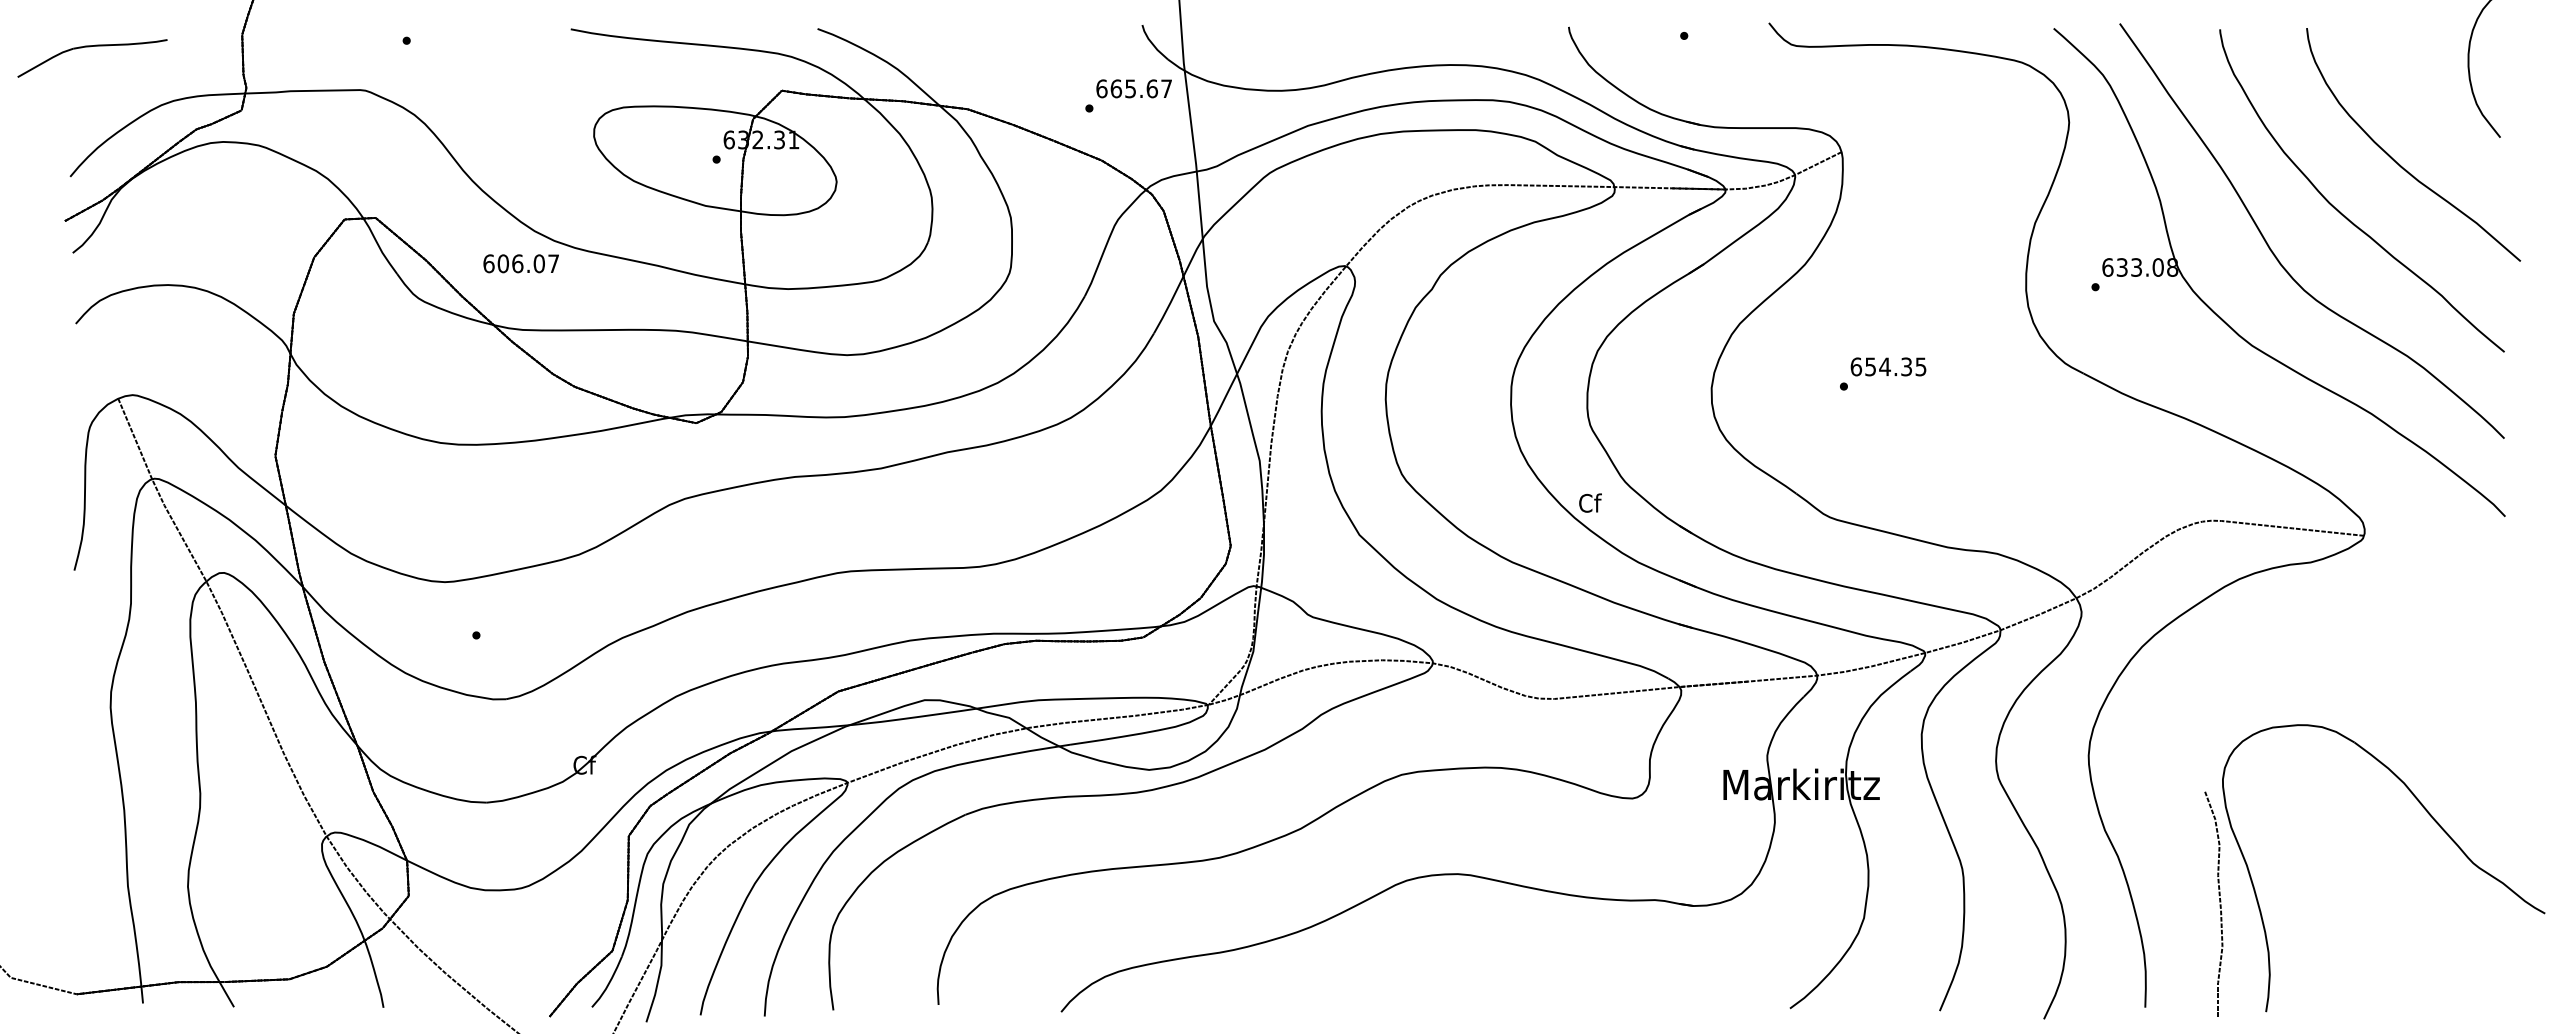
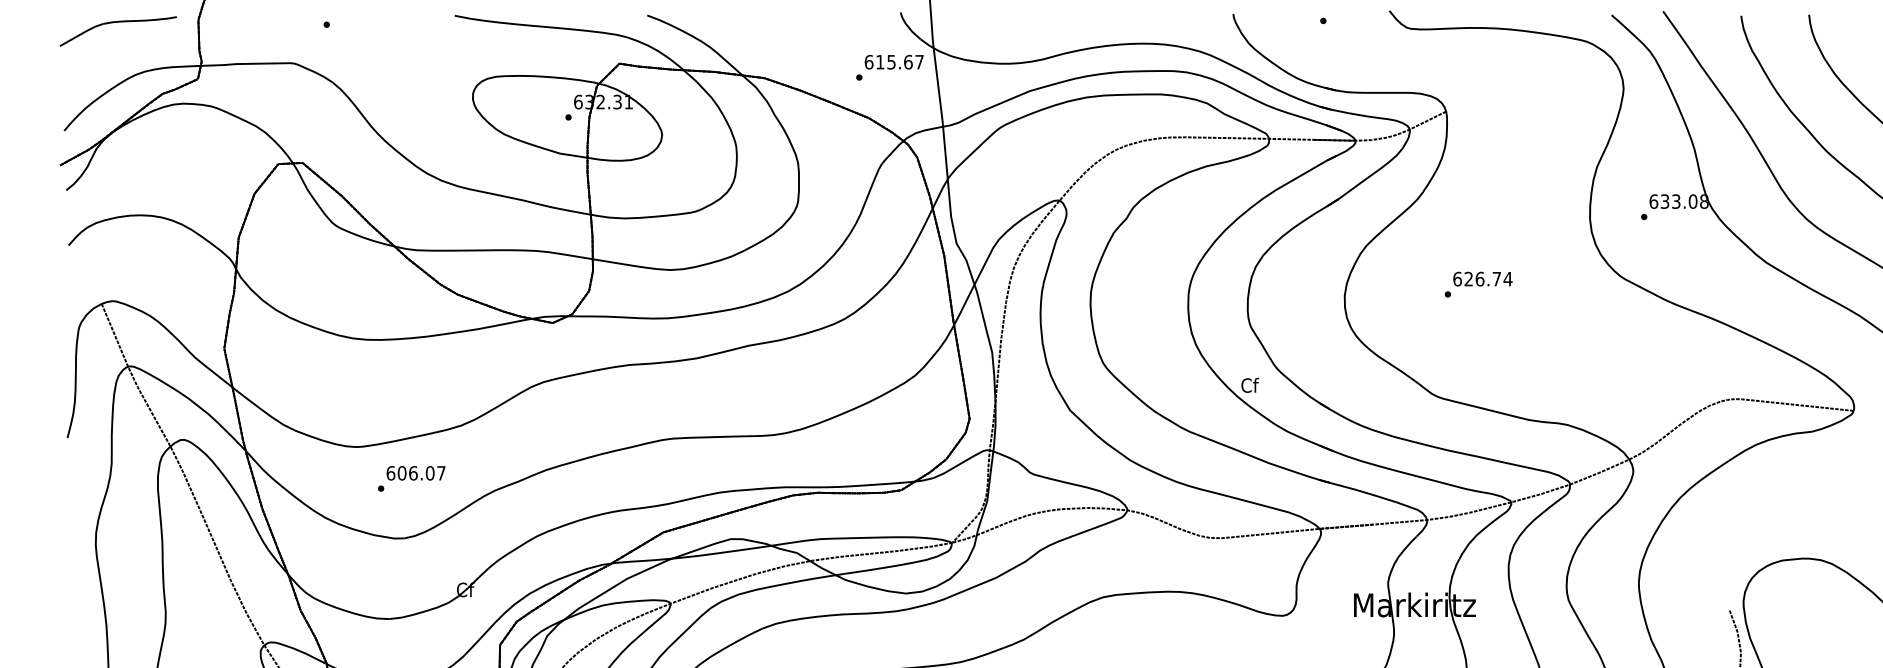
part: (90, 47) -> (116, 22), moved
text: (1116, 88) -> (880, 61), 665.67 -> 615.67
text: (520, 263) -> (415, 473), moved
text: (1895, 366) -> (1488, 278), 654.35 -> 626.74

